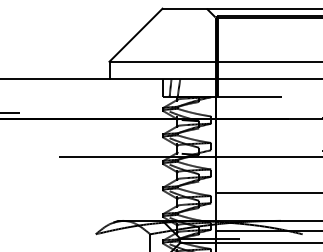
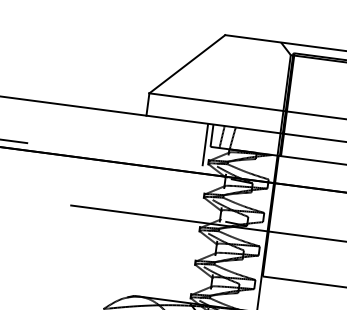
line: (158, 95) -> (205, 144), added

